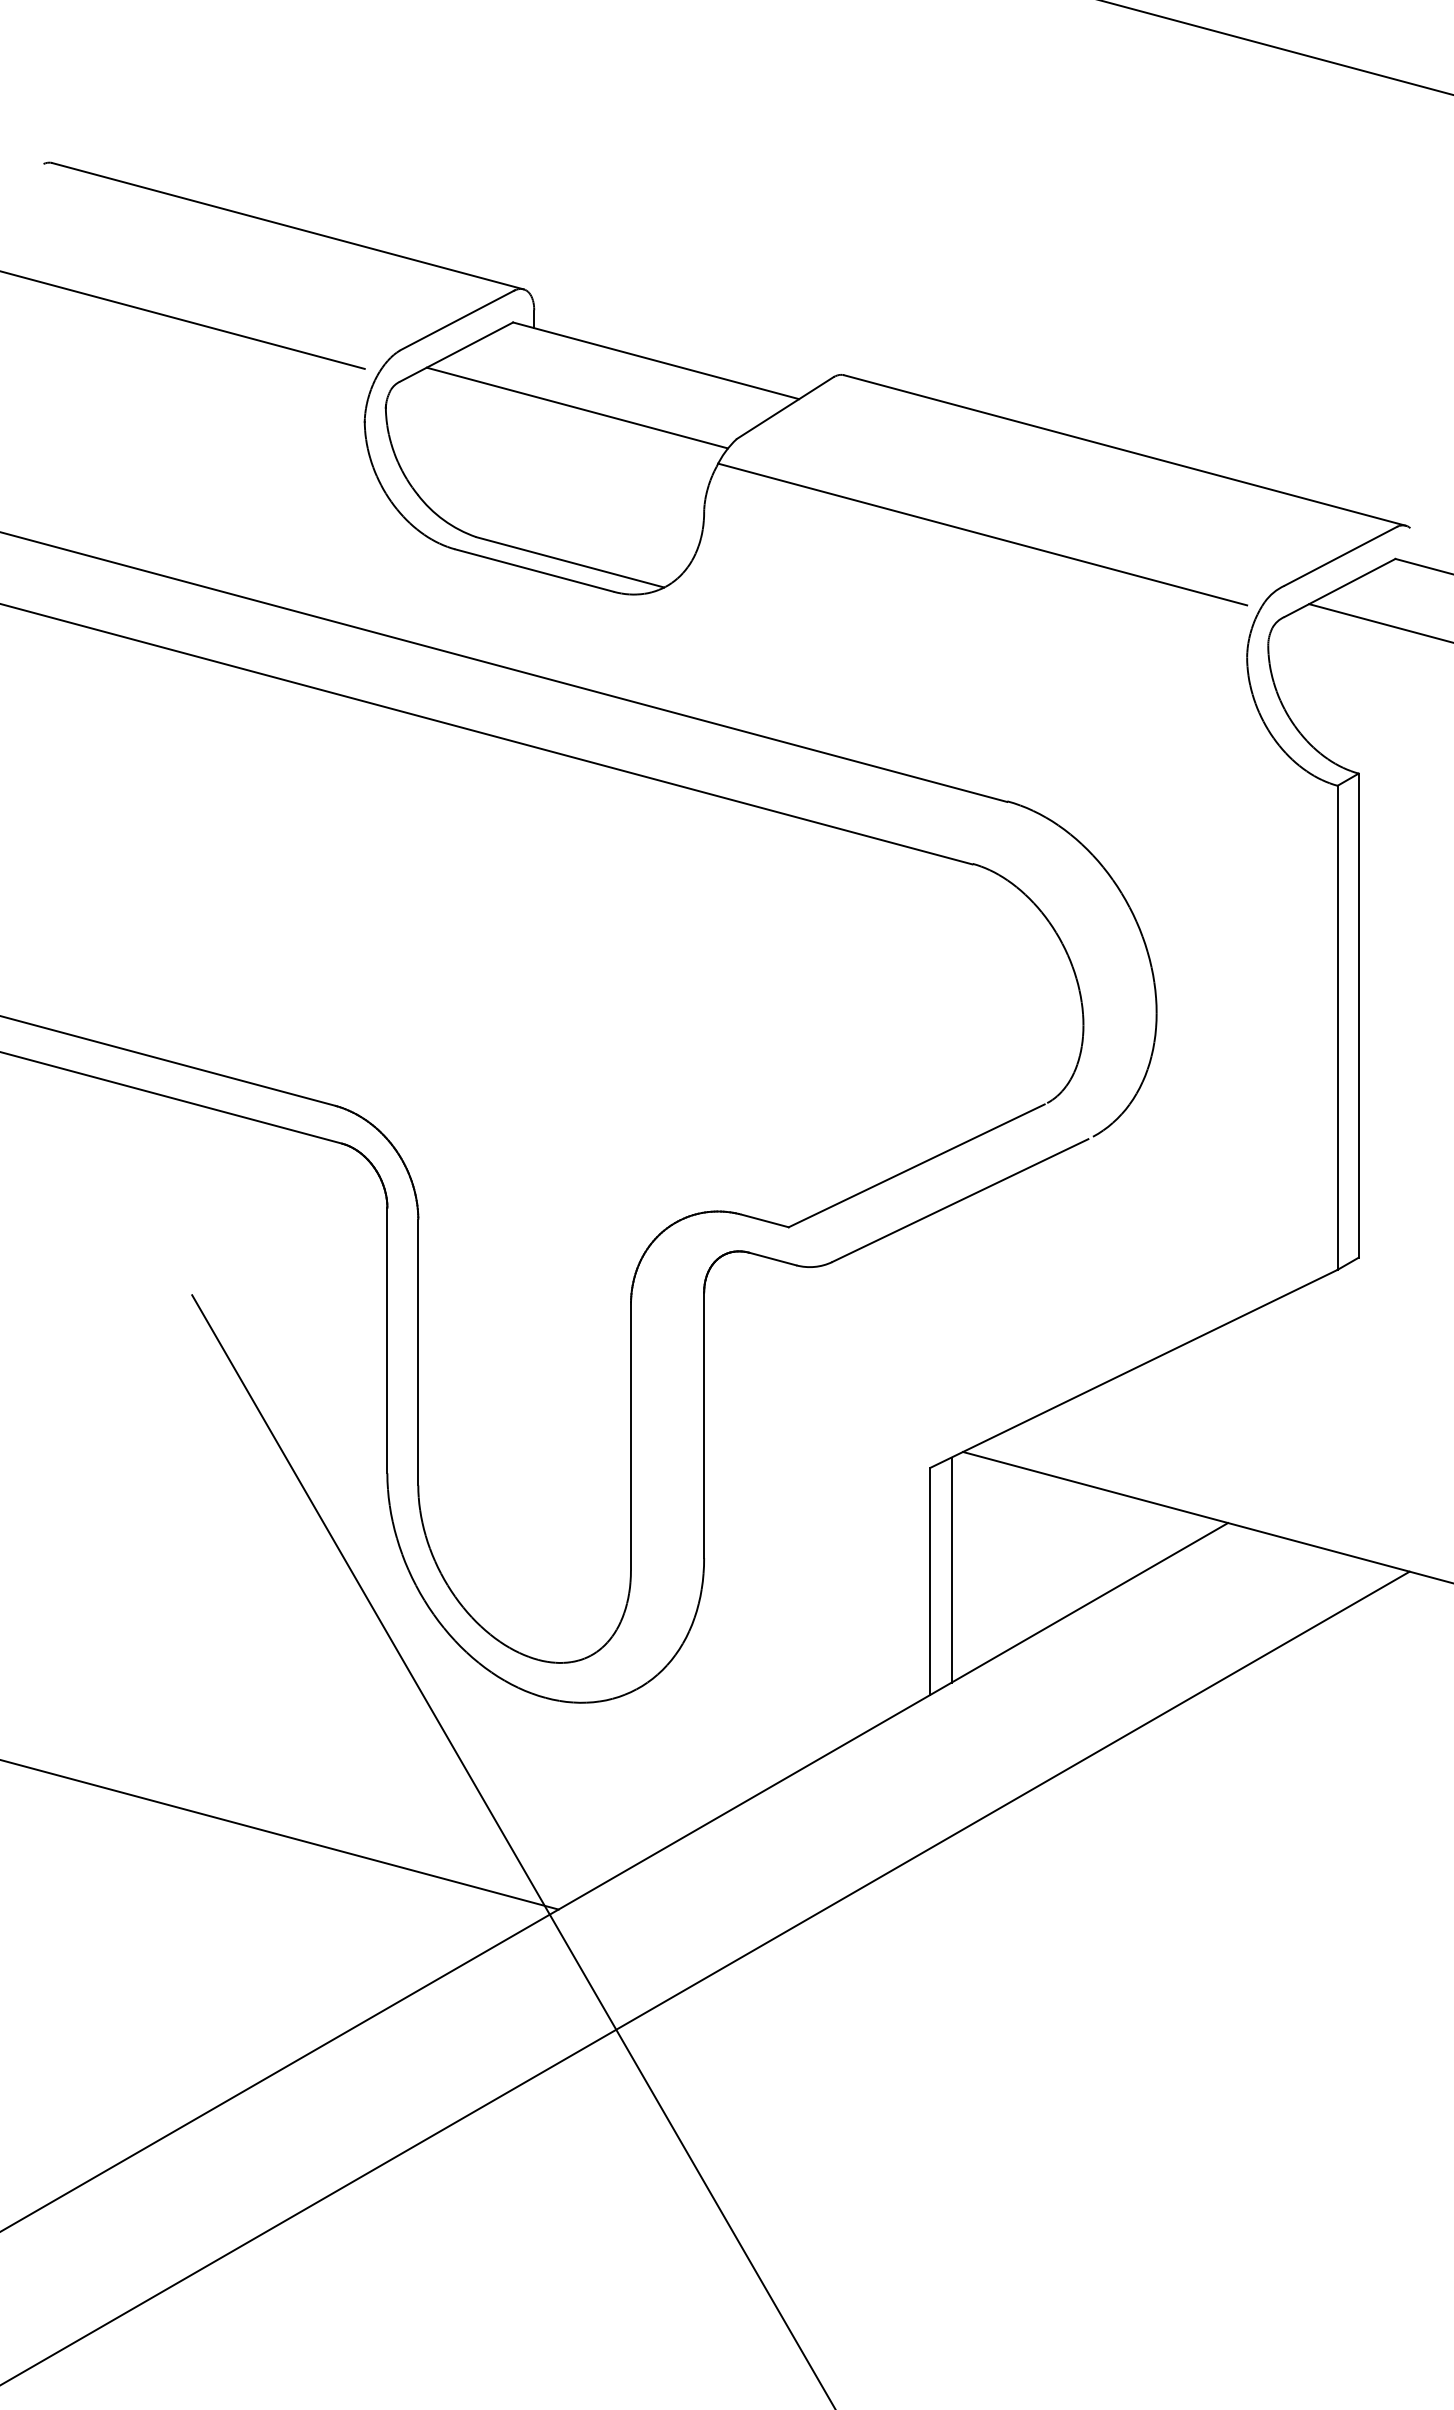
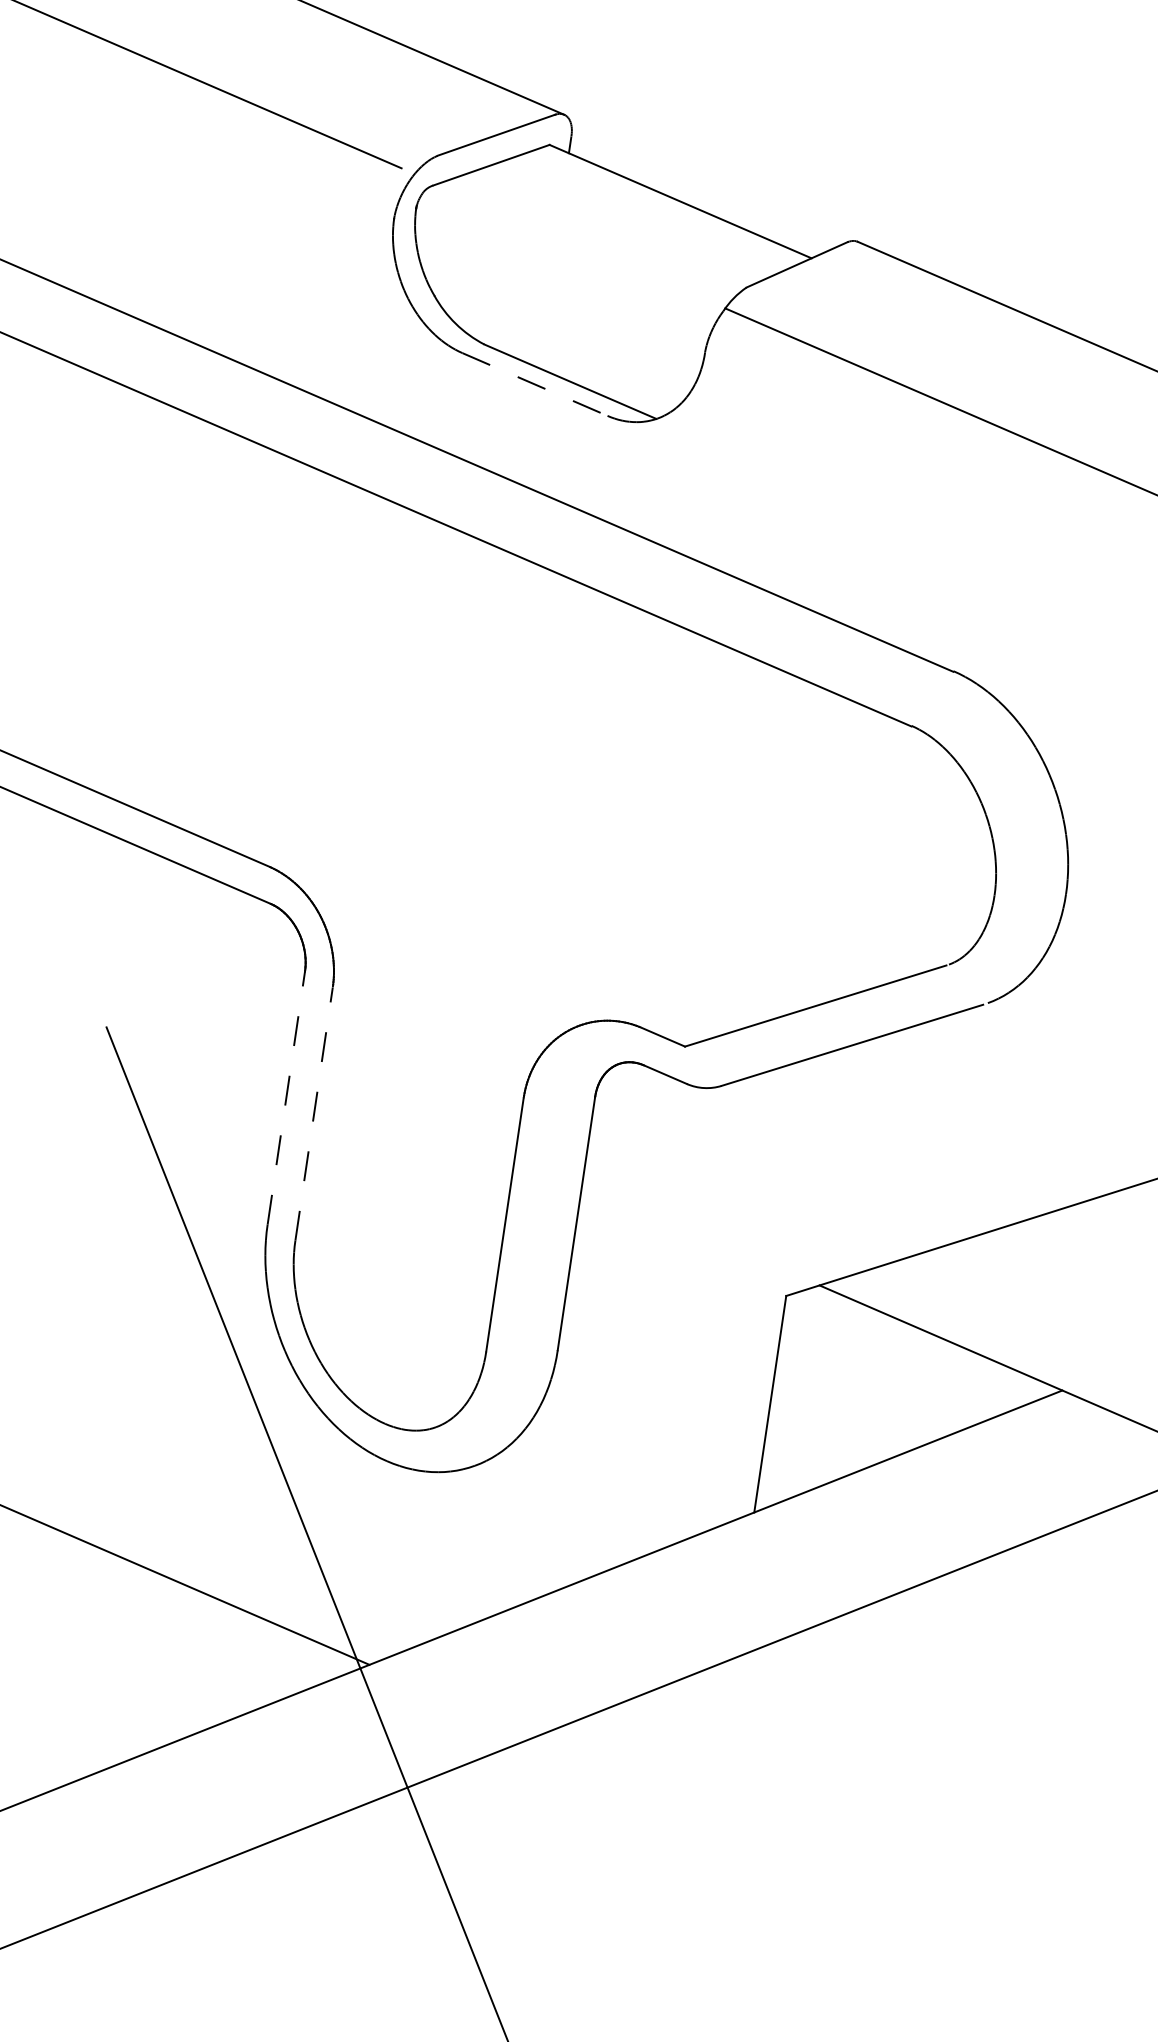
line: (577, 407) -> (599, 235), removed
line: (534, 570) -> (535, 384), solid -> dashed
line: (387, 1340) -> (286, 1098), solid -> dashed
line: (418, 1352) -> (314, 1113), solid -> dashed
line: (951, 1569) -> (792, 1395), removed

